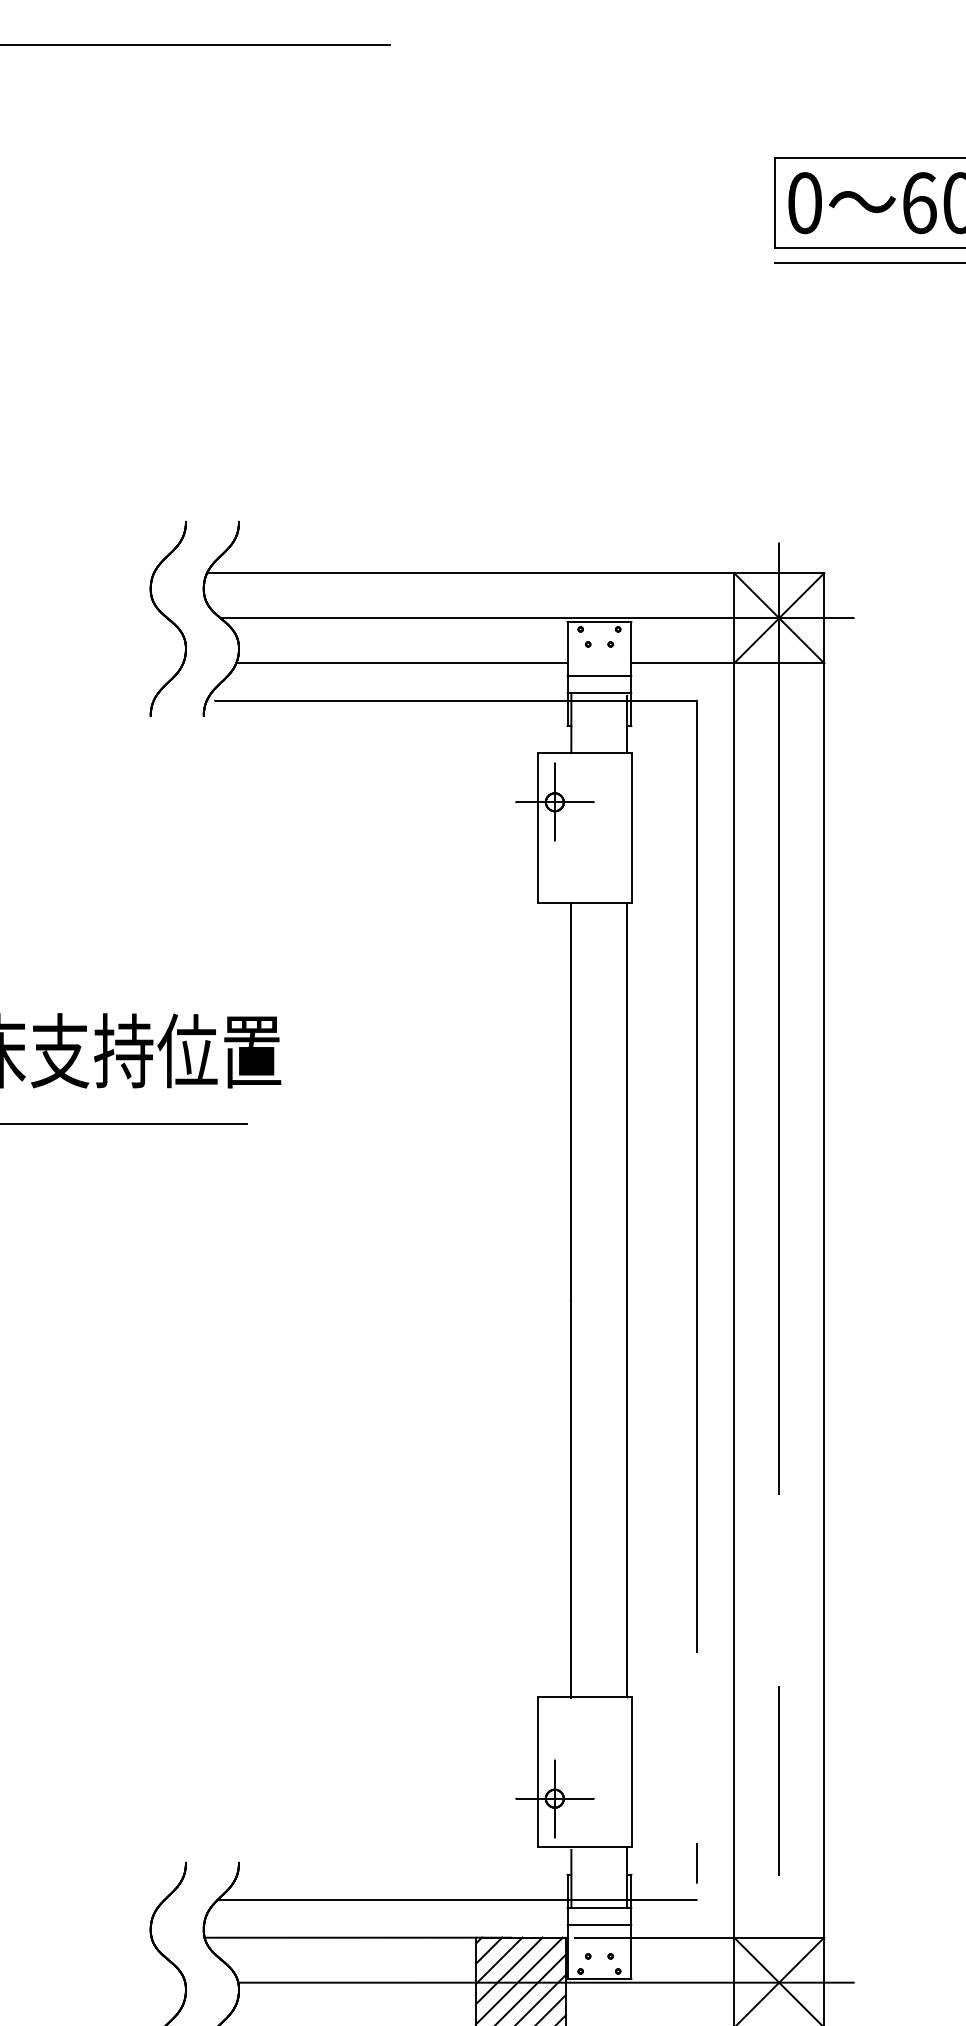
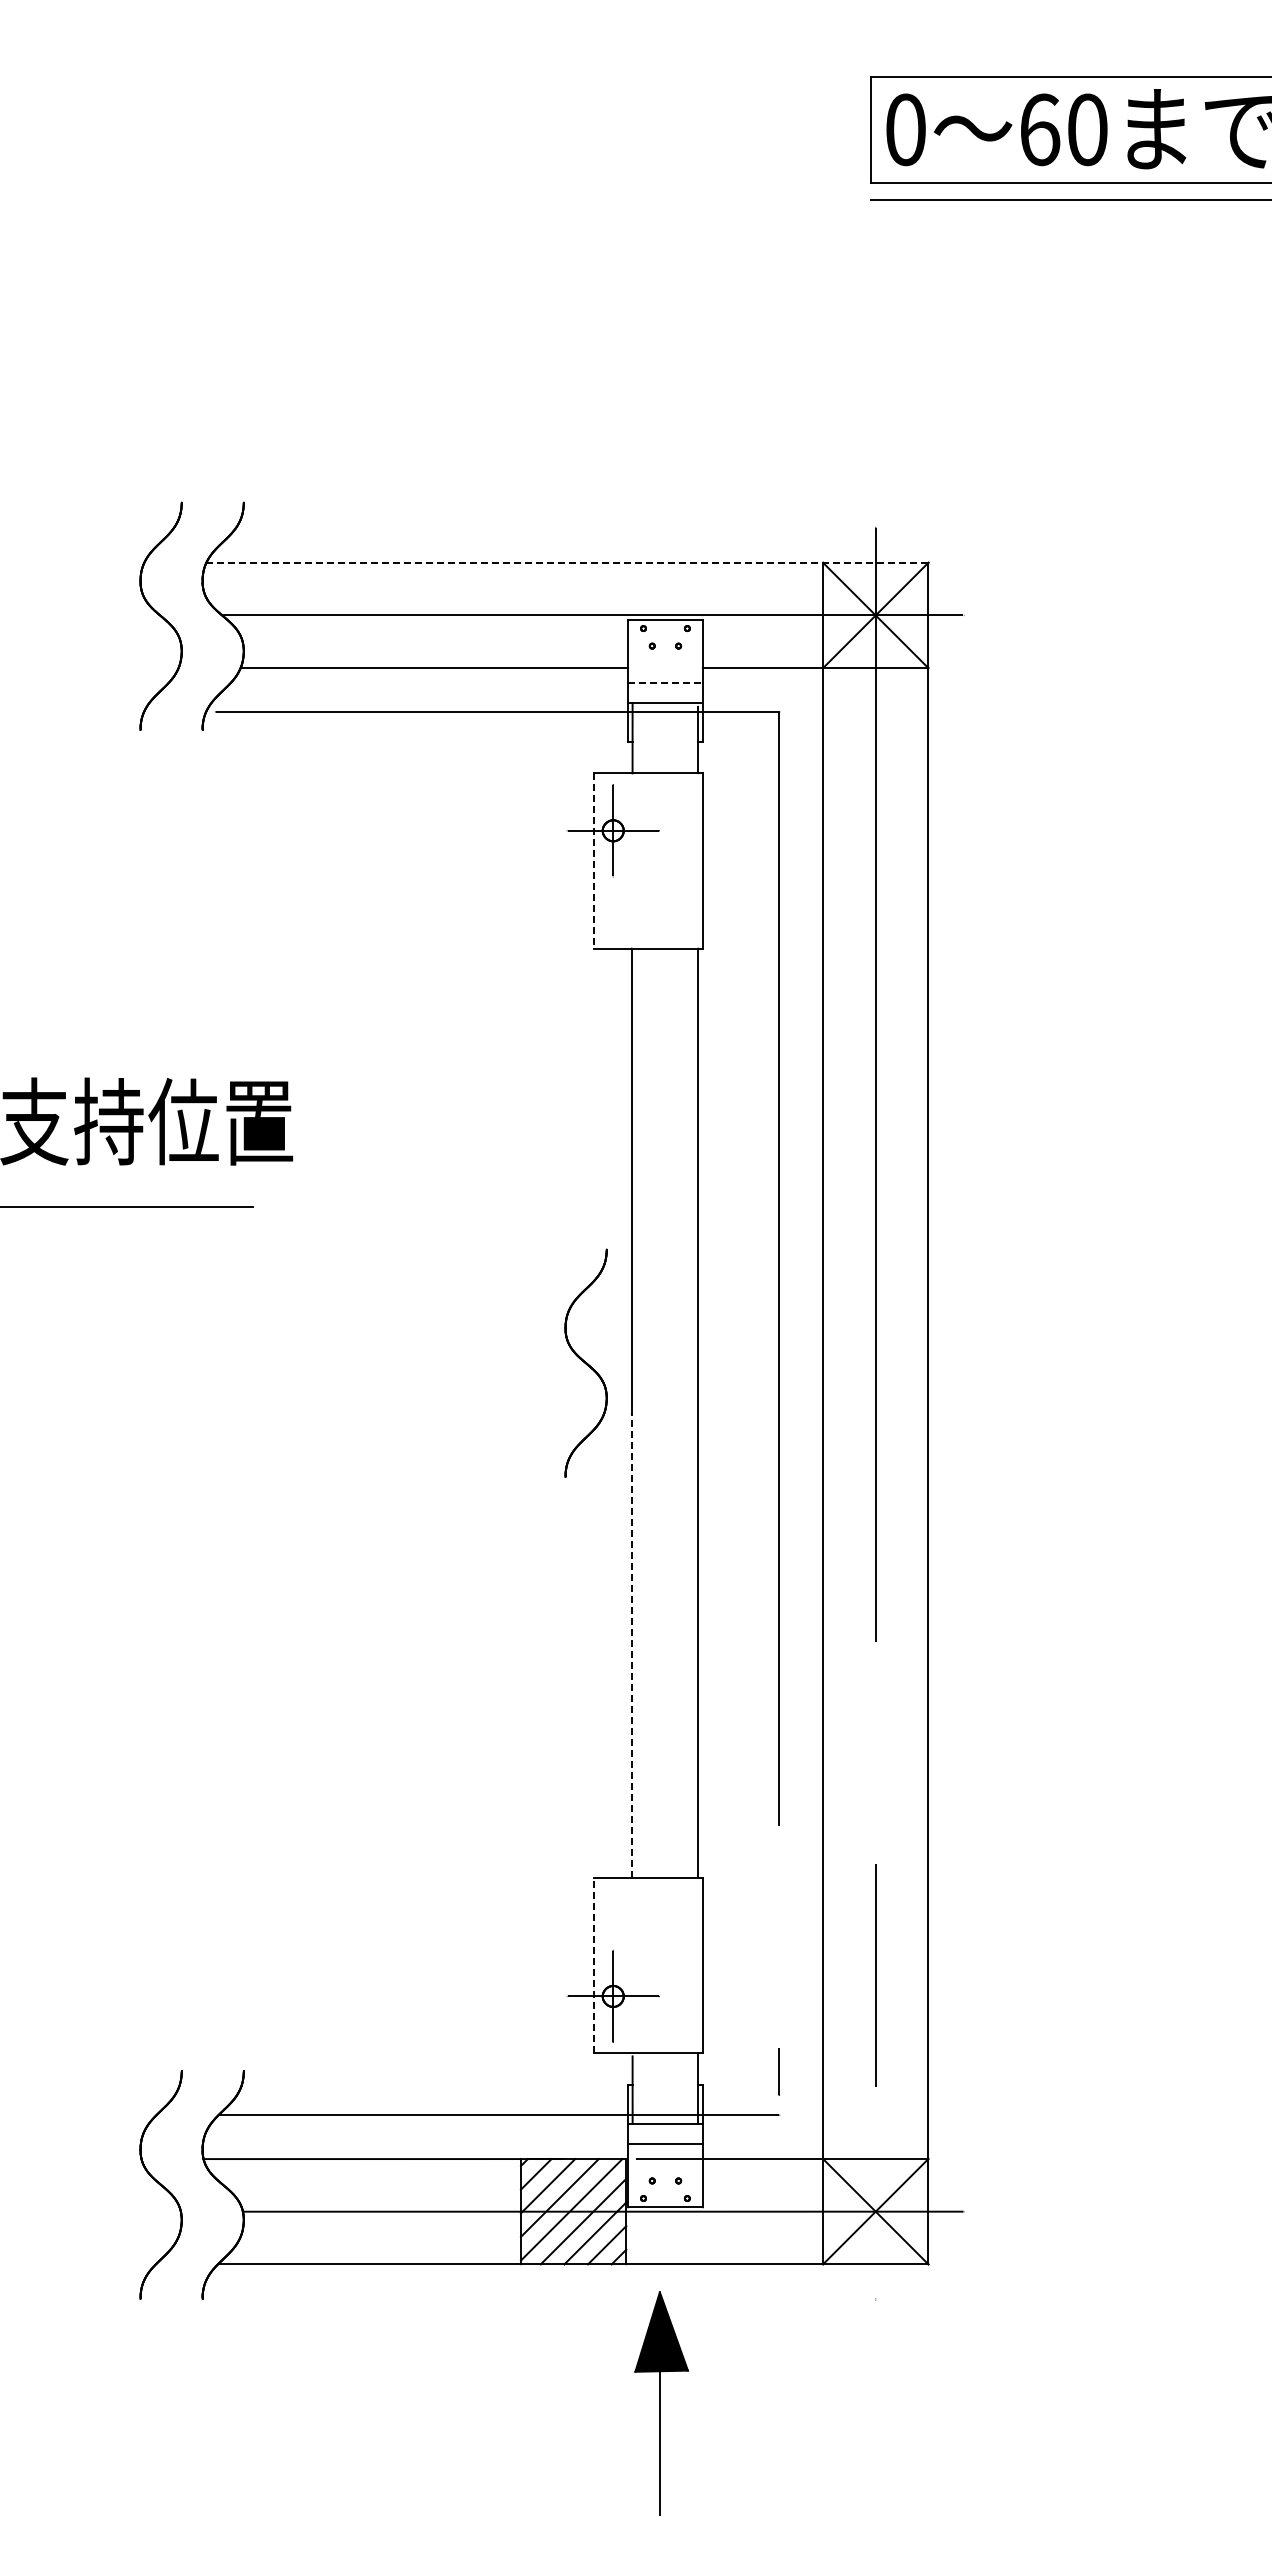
line: (515, 572) -> (567, 562), solid -> dashed
line: (599, 675) -> (665, 682), solid -> dashed
line: (537, 827) -> (593, 860), solid -> dashed
part: (531, 1256) -> (585, 1362), added
line: (570, 1498) -> (631, 1645), solid -> dashed
line: (537, 1772) -> (593, 1965), solid -> dashed

